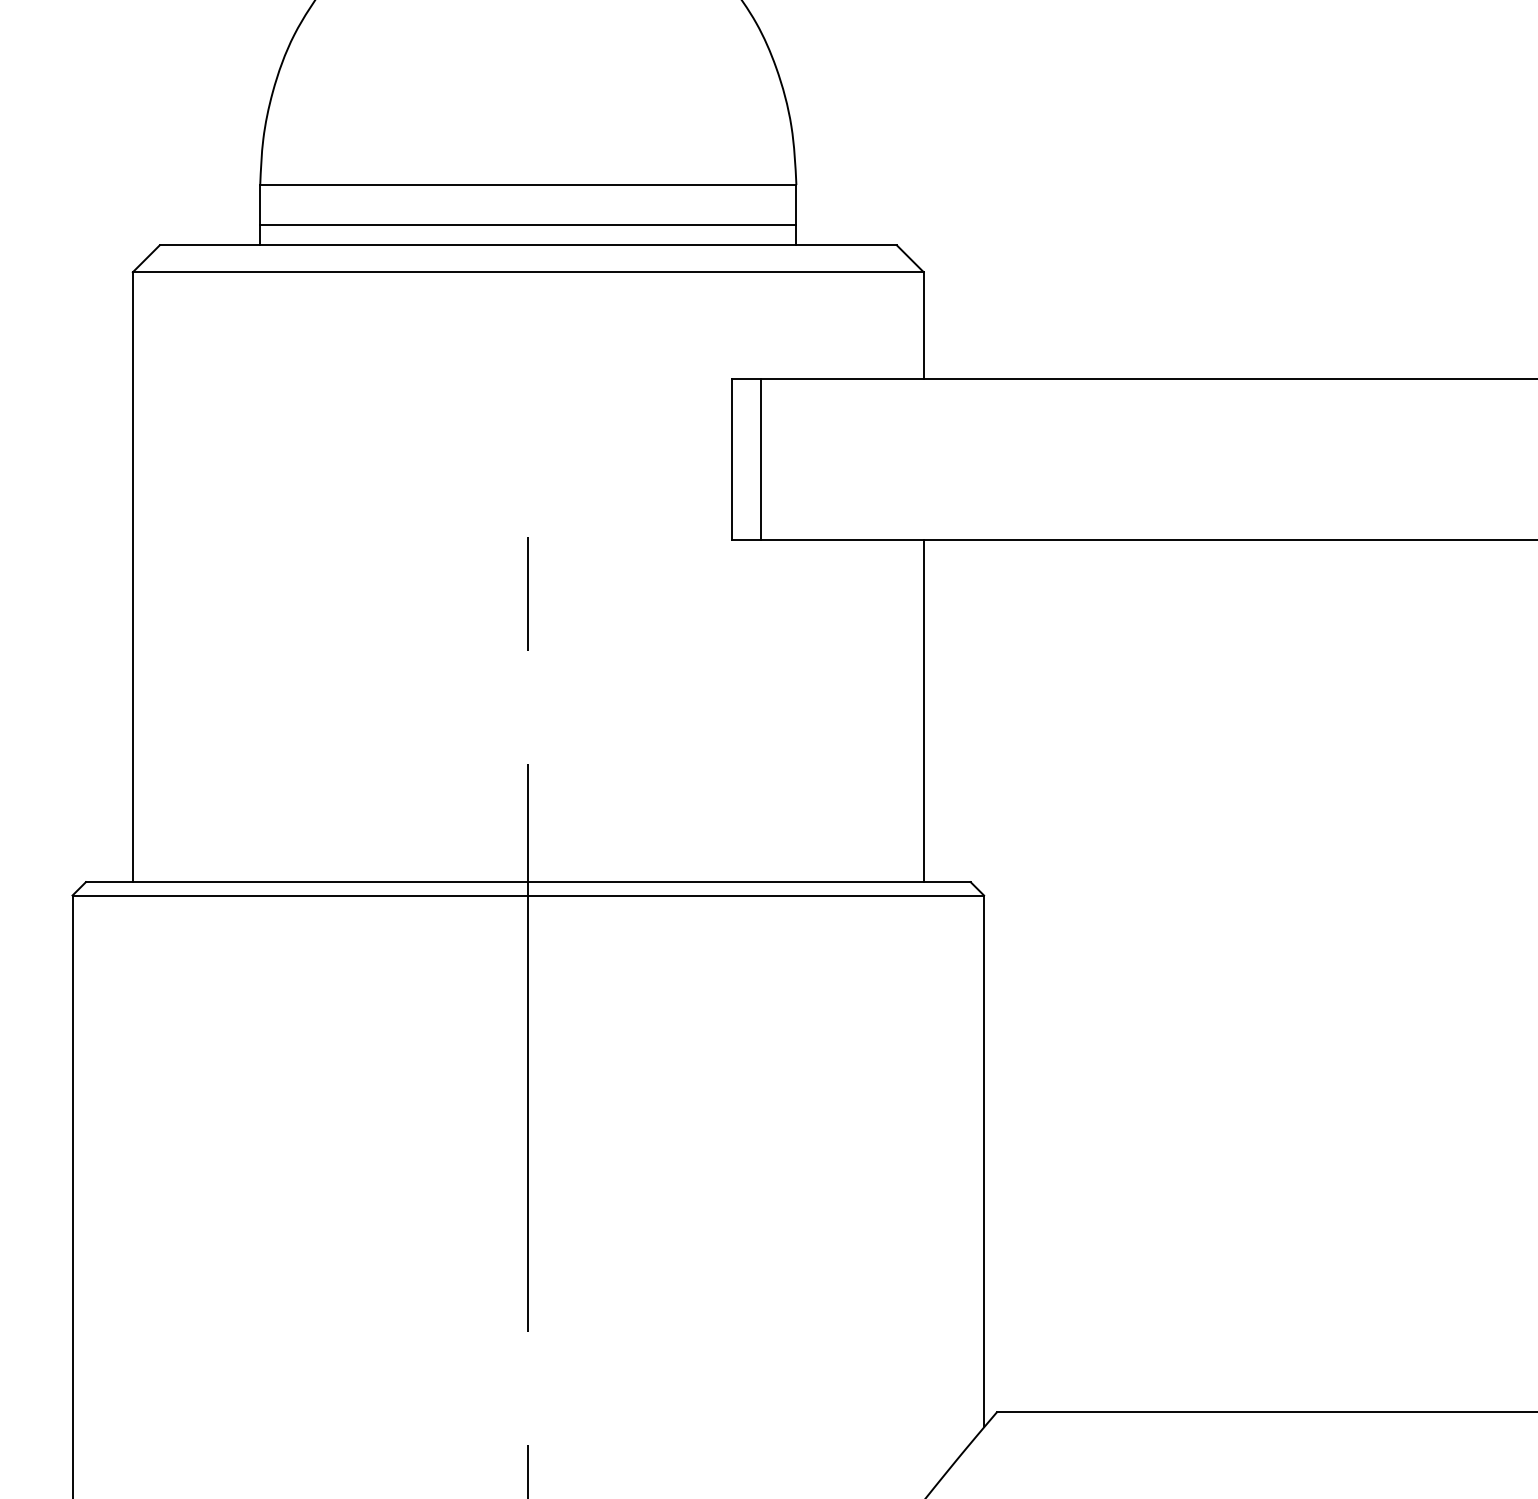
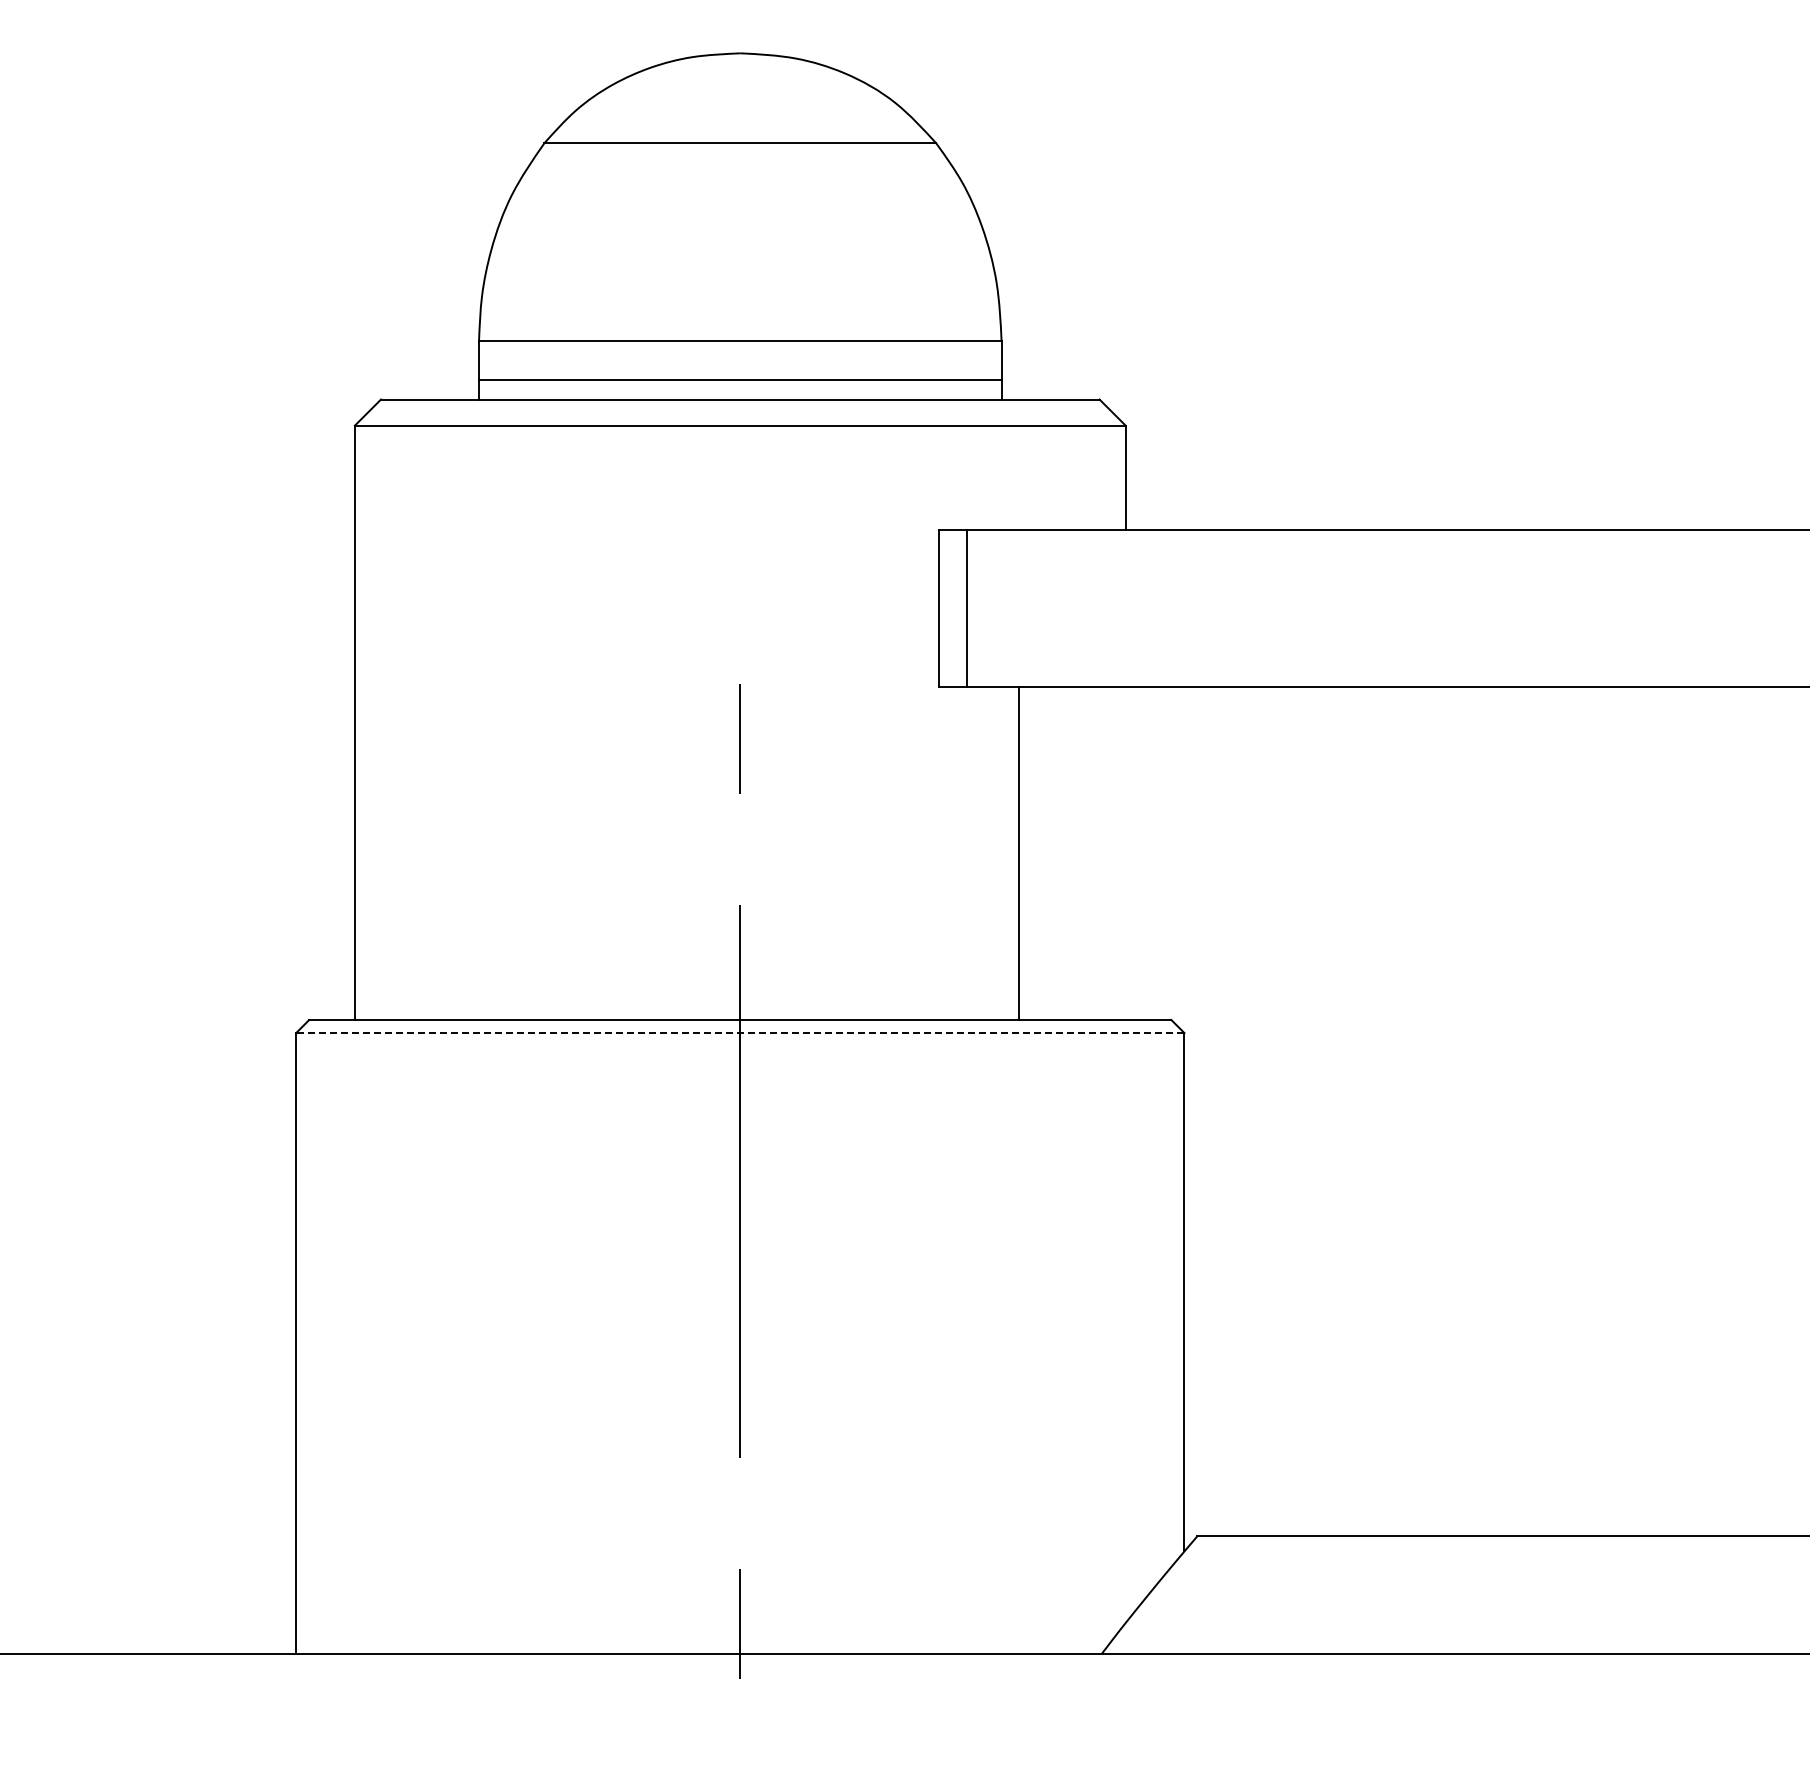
line: (923, 711) -> (1018, 853), moved
line: (527, 895) -> (739, 1033), solid -> dashed

